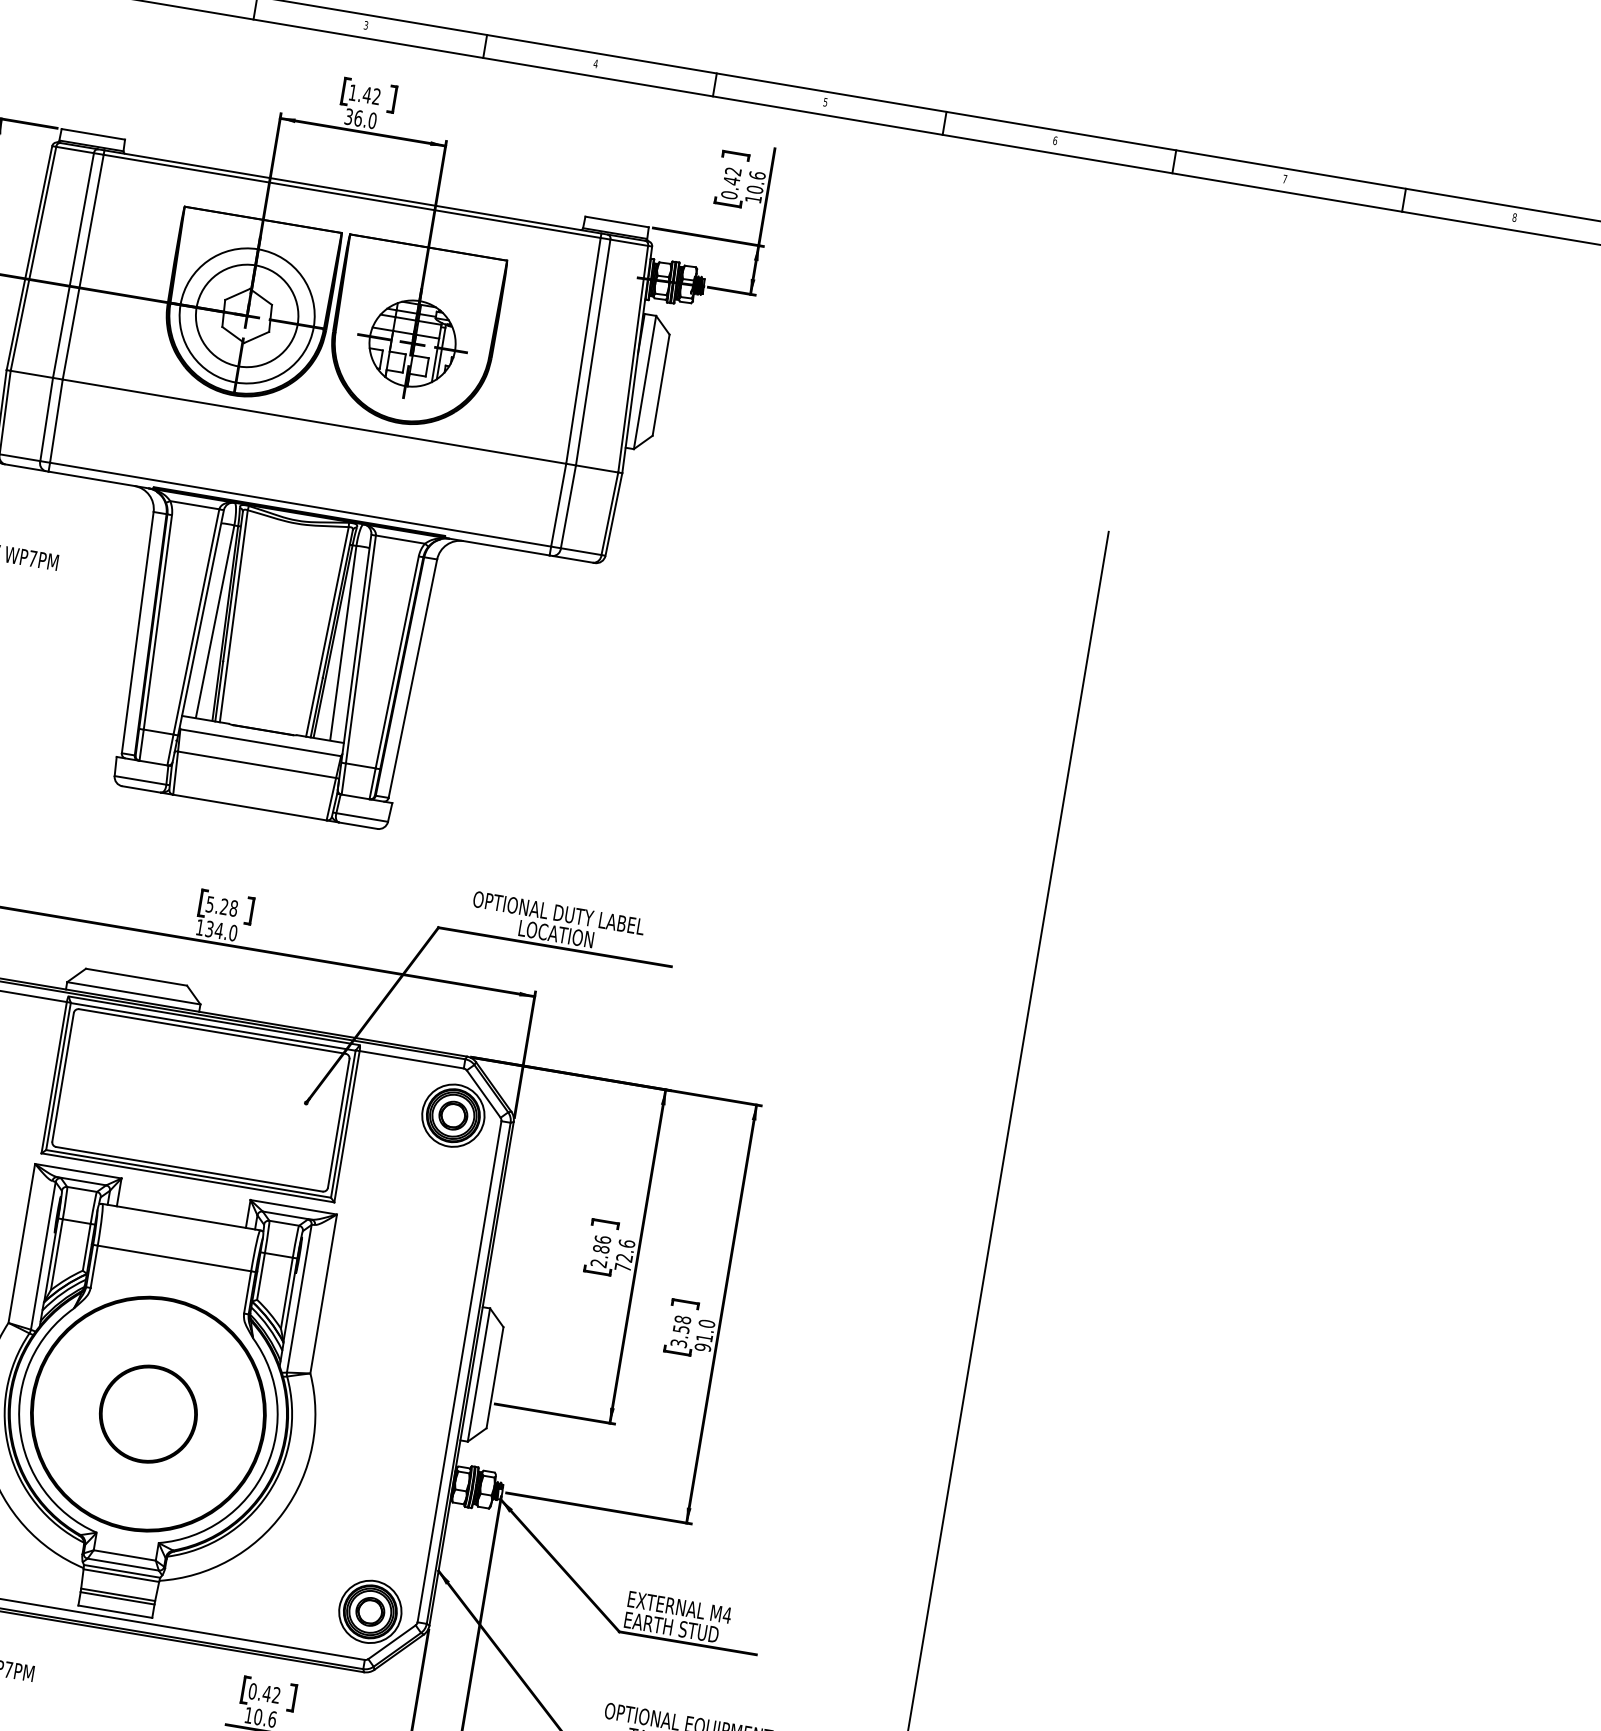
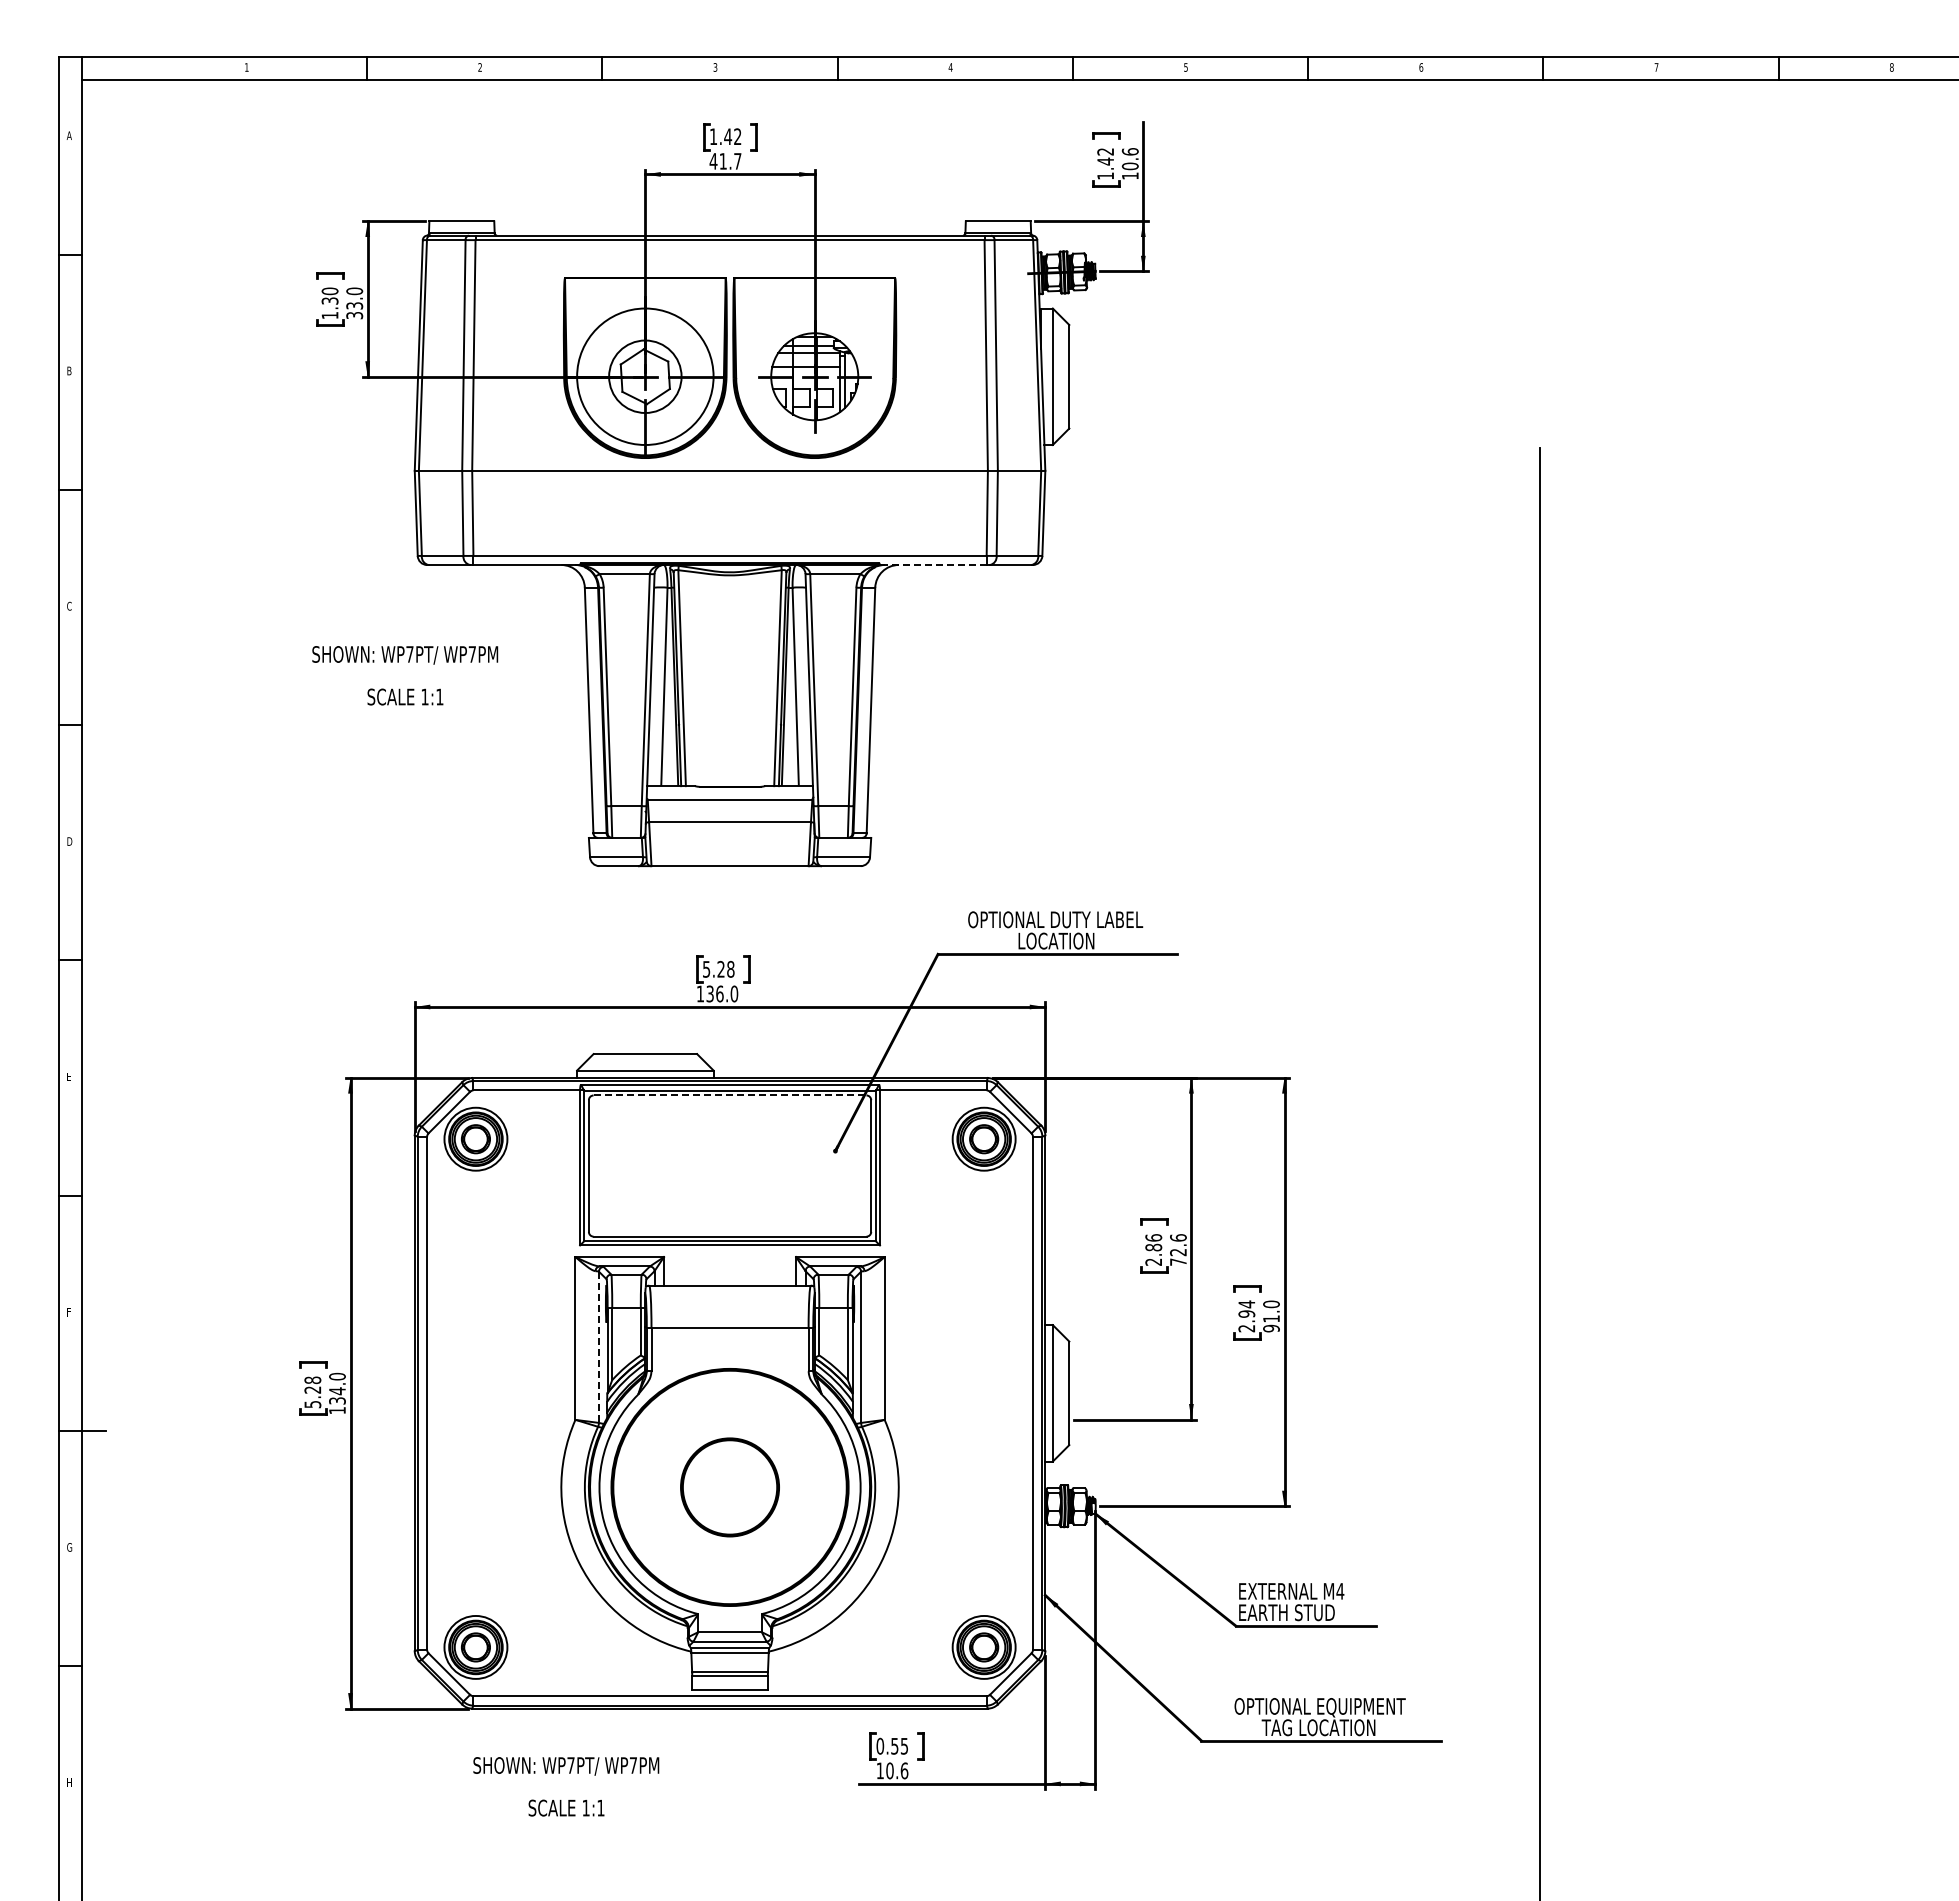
text: (360, 118) -> (725, 161), 36.0 -> 41.7
text: (729, 194) -> (1105, 175), 0.42 -> 1.42
circle: (247, 315) -> (645, 376), size x0.7
line: (496, 546) -> (932, 564), solid -> dashed
text: (218, 930) -> (719, 993), 134.0 -> 136.0
line: (212, 1031) -> (730, 1095), solid -> dashed
line: (42, 1256) -> (598, 1347), solid -> dashed
text: (680, 1331) -> (1246, 1316), 3.58 -> 2.94
text: (270, 1693) -> (898, 1745), 0.42 -> 0.55

